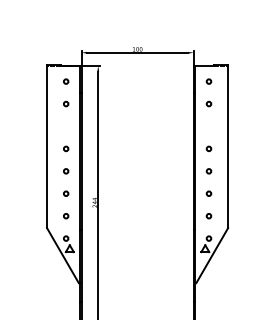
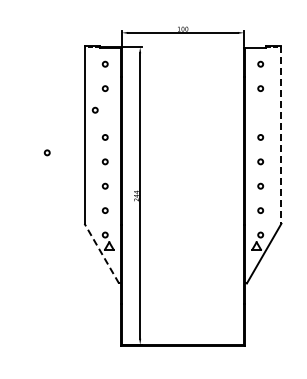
circle: (56, 123) -> (94, 109), added
line: (228, 146) -> (281, 134), solid -> dashed
circle: (12, 162) -> (46, 152), added
line: (62, 255) -> (101, 253), solid -> dashed

